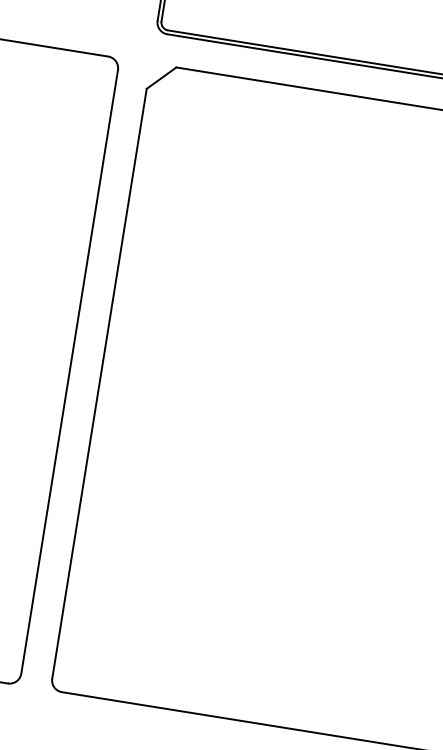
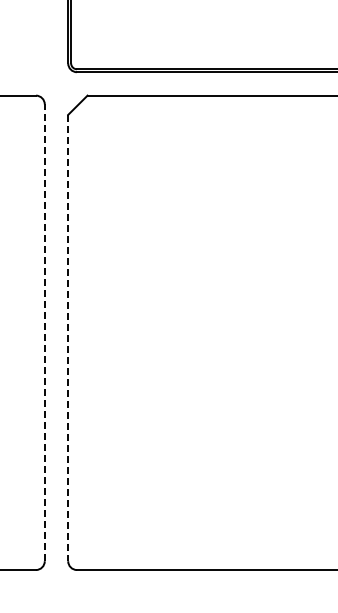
line: (69, 371) -> (44, 332), solid -> dashed
line: (99, 384) -> (68, 338), solid -> dashed

